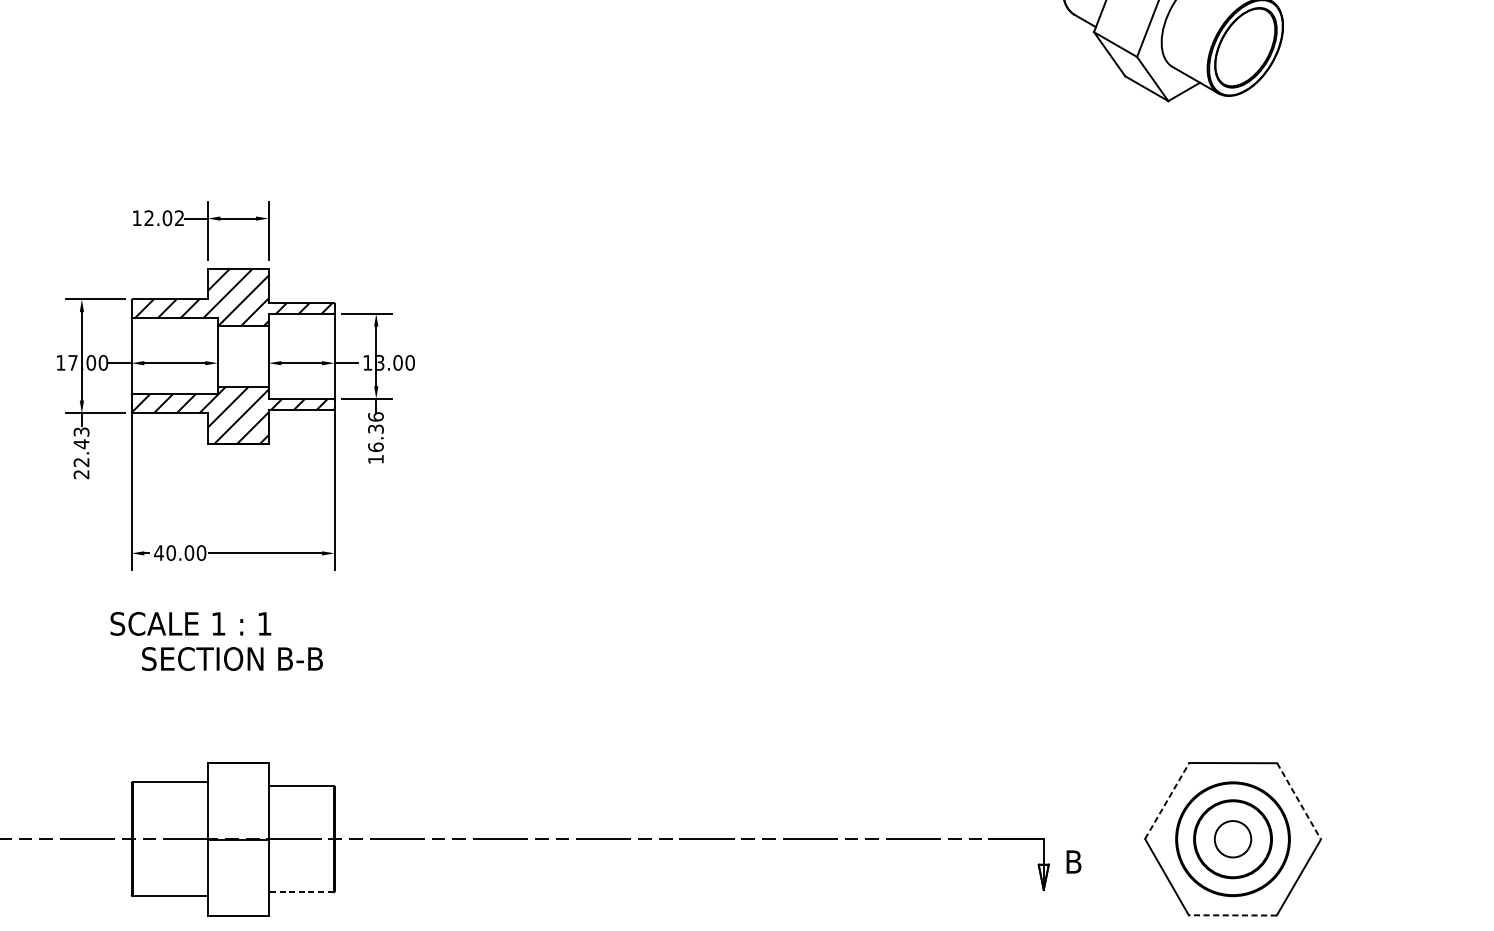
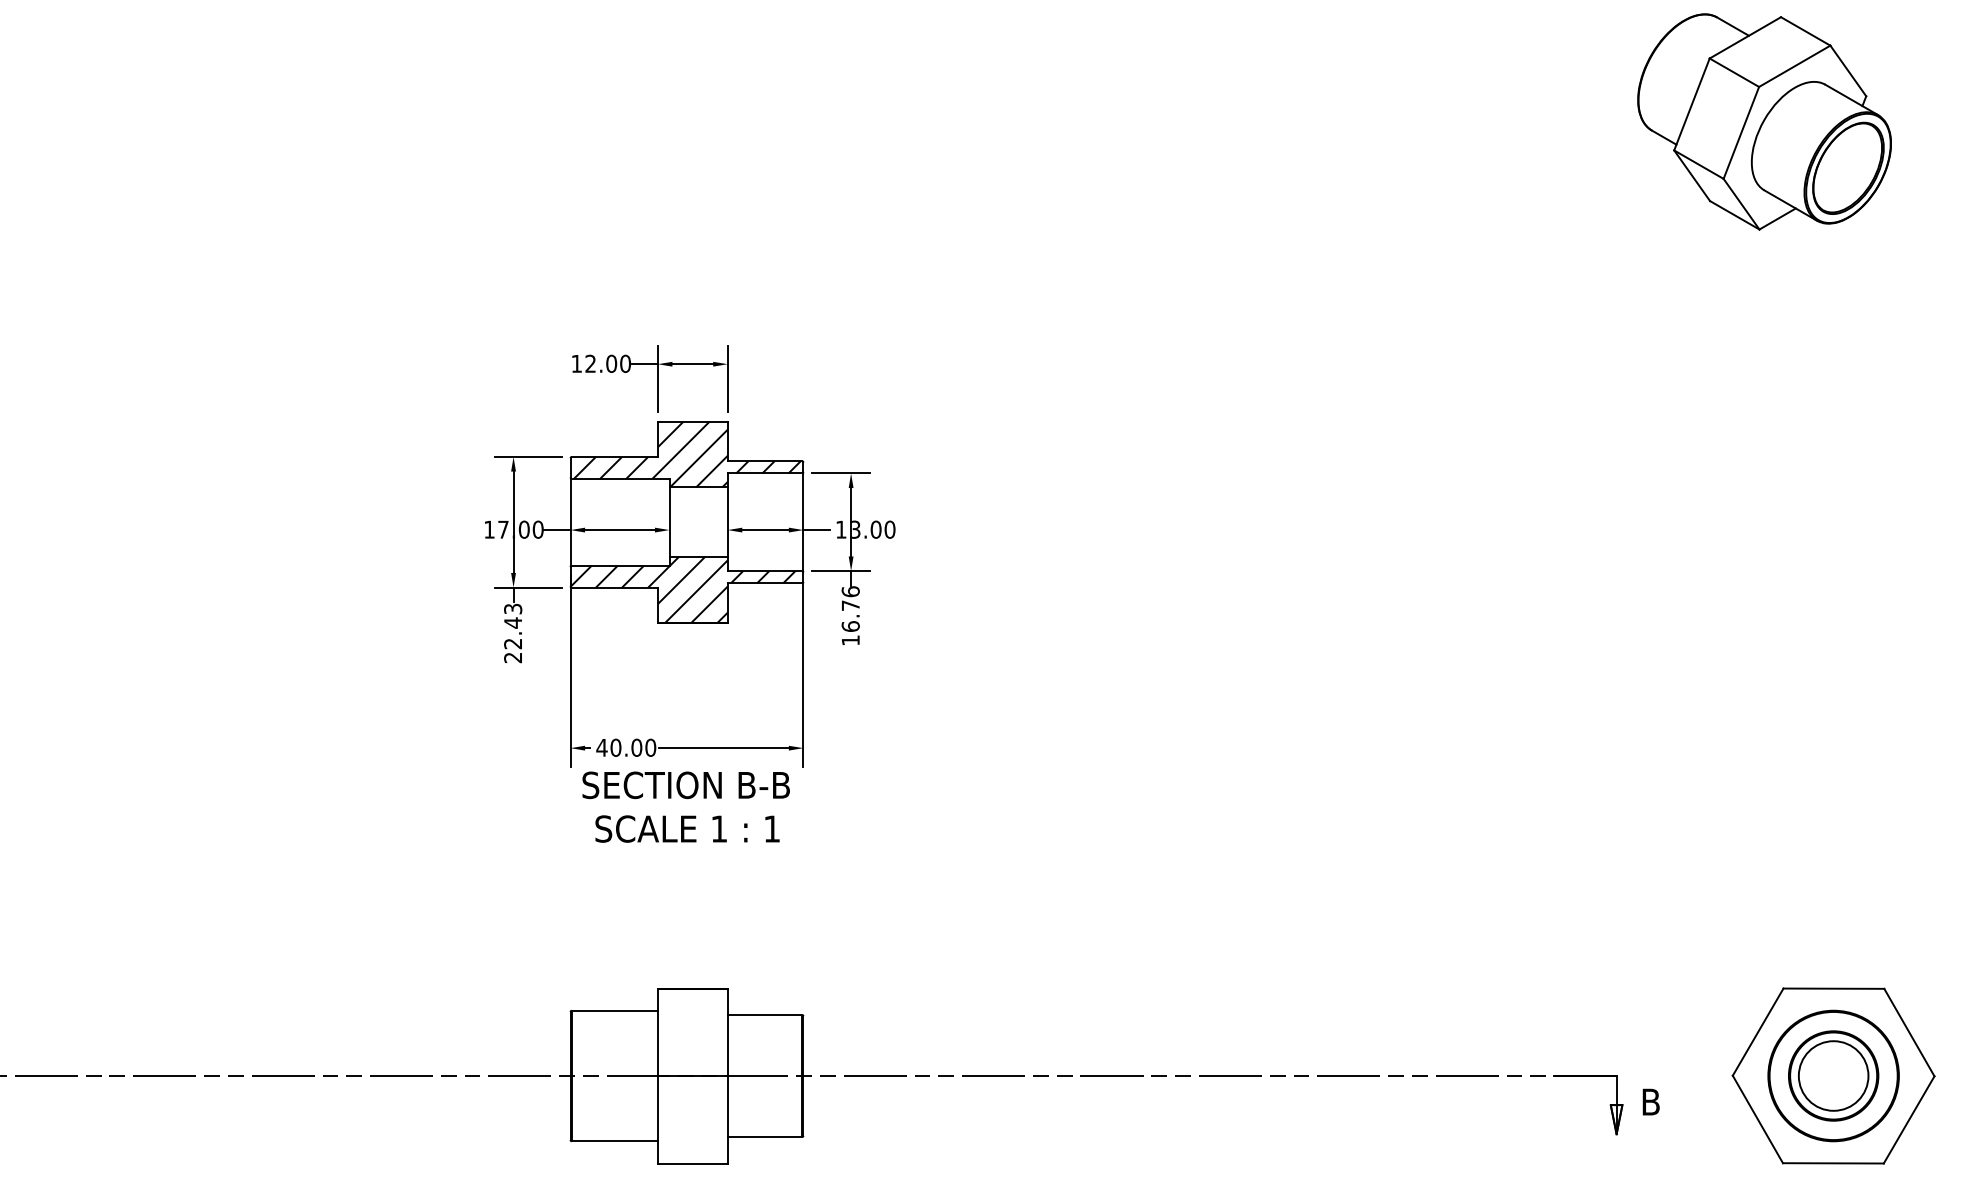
text: (179, 217) -> (625, 363), 12.02 -> 12.00
text: (375, 428) -> (850, 605), 16.36 -> 16.76
text: (190, 623) -> (687, 828), moved
text: (231, 659) -> (685, 785), moved
line: (1167, 800) -> (1758, 1031), dashed -> solid
line: (1299, 802) -> (1909, 1033), dashed -> solid
circle: (1232, 838) -> (1833, 1075), size x1.67
line: (300, 892) -> (764, 1137), dashed -> solid
line: (1232, 915) -> (1832, 1163), dashed -> solid

